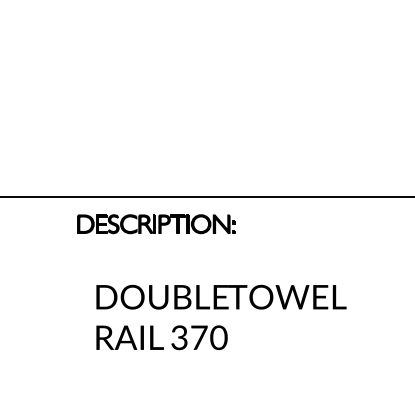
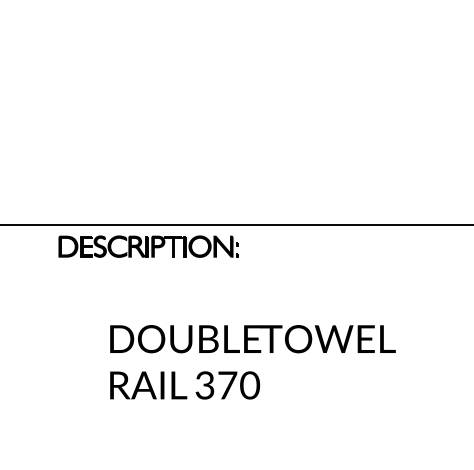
part: (156, 224) -> (149, 246), moved

